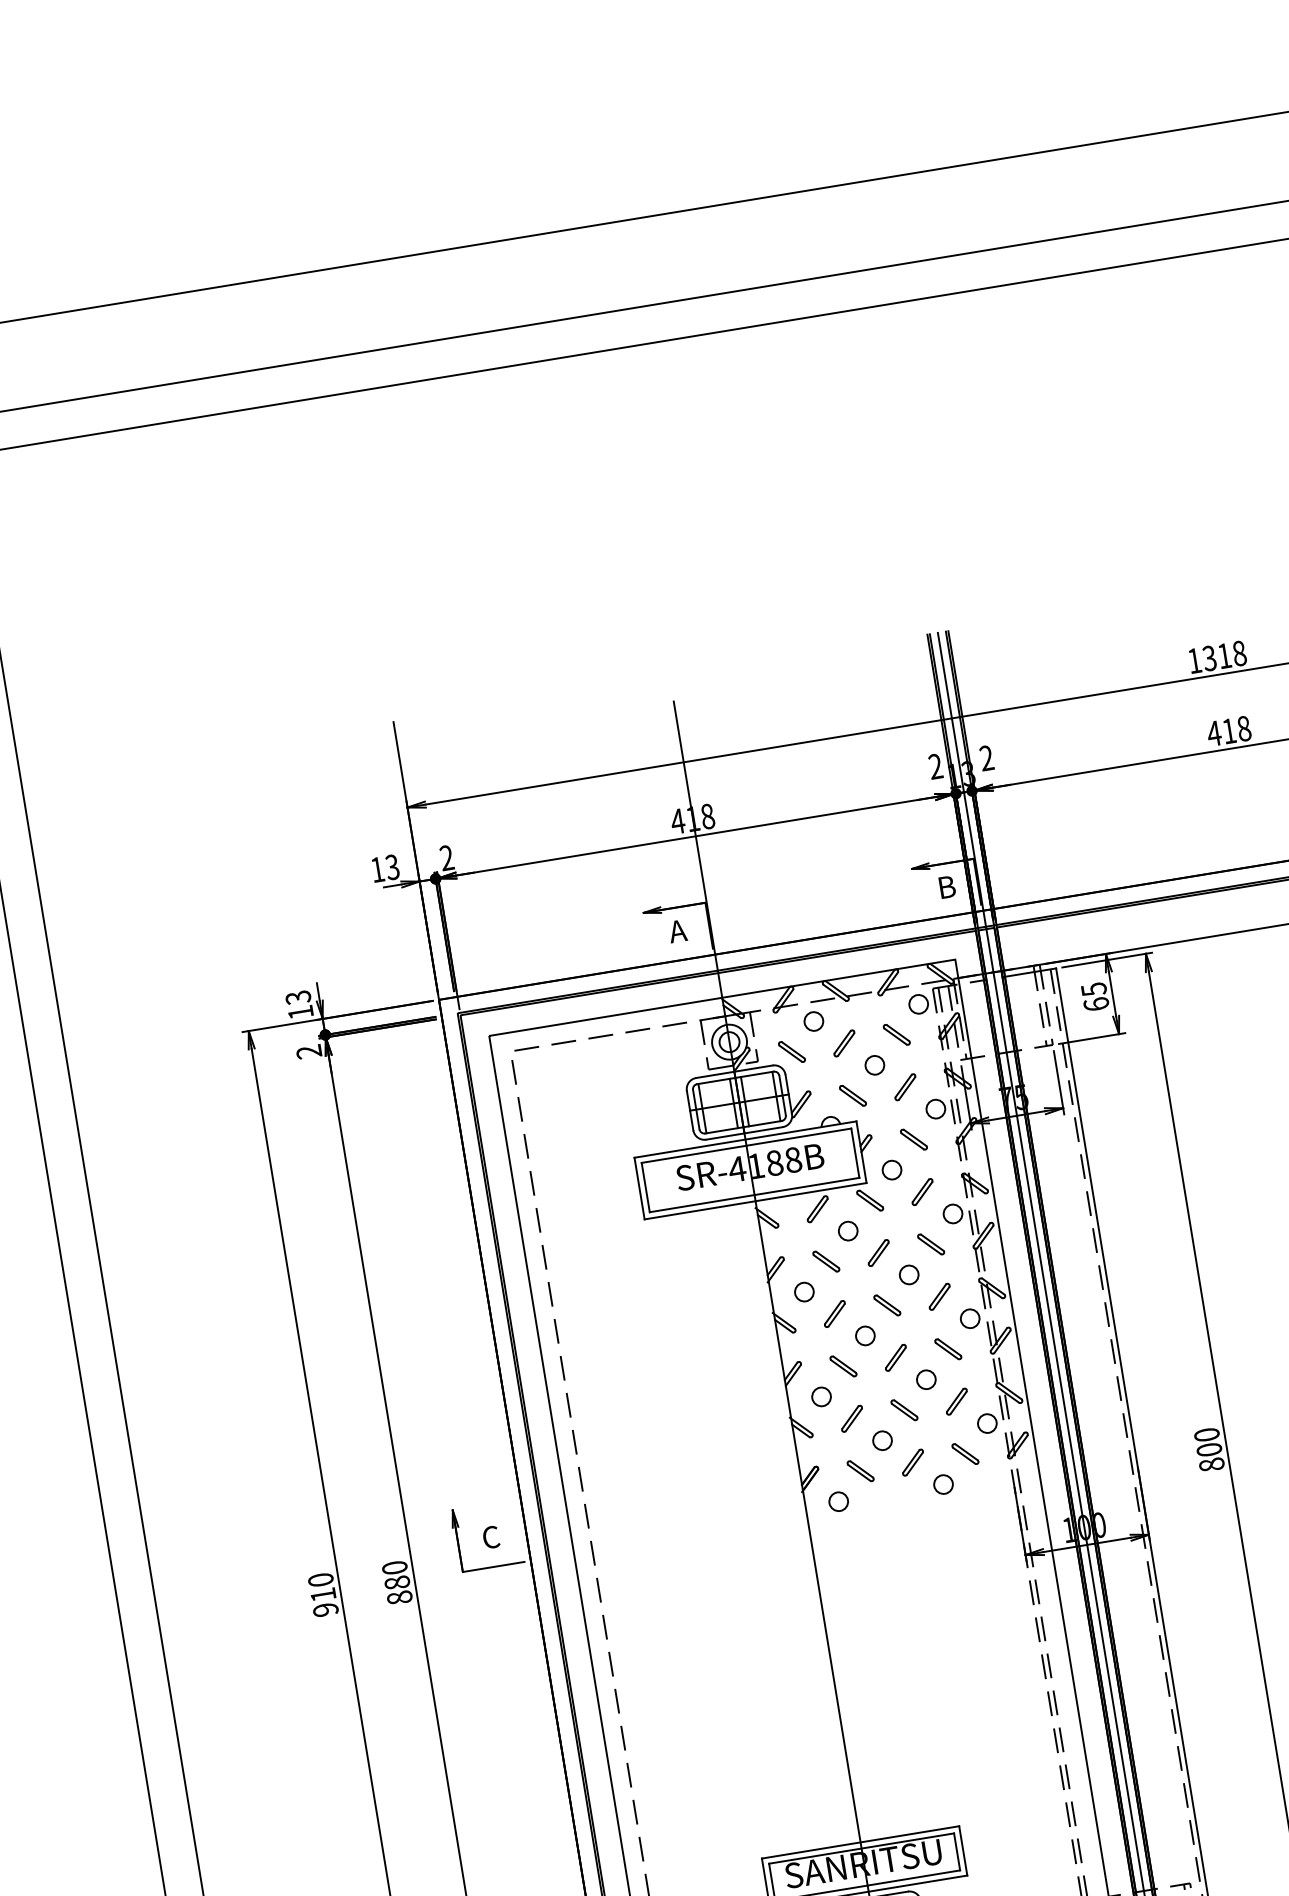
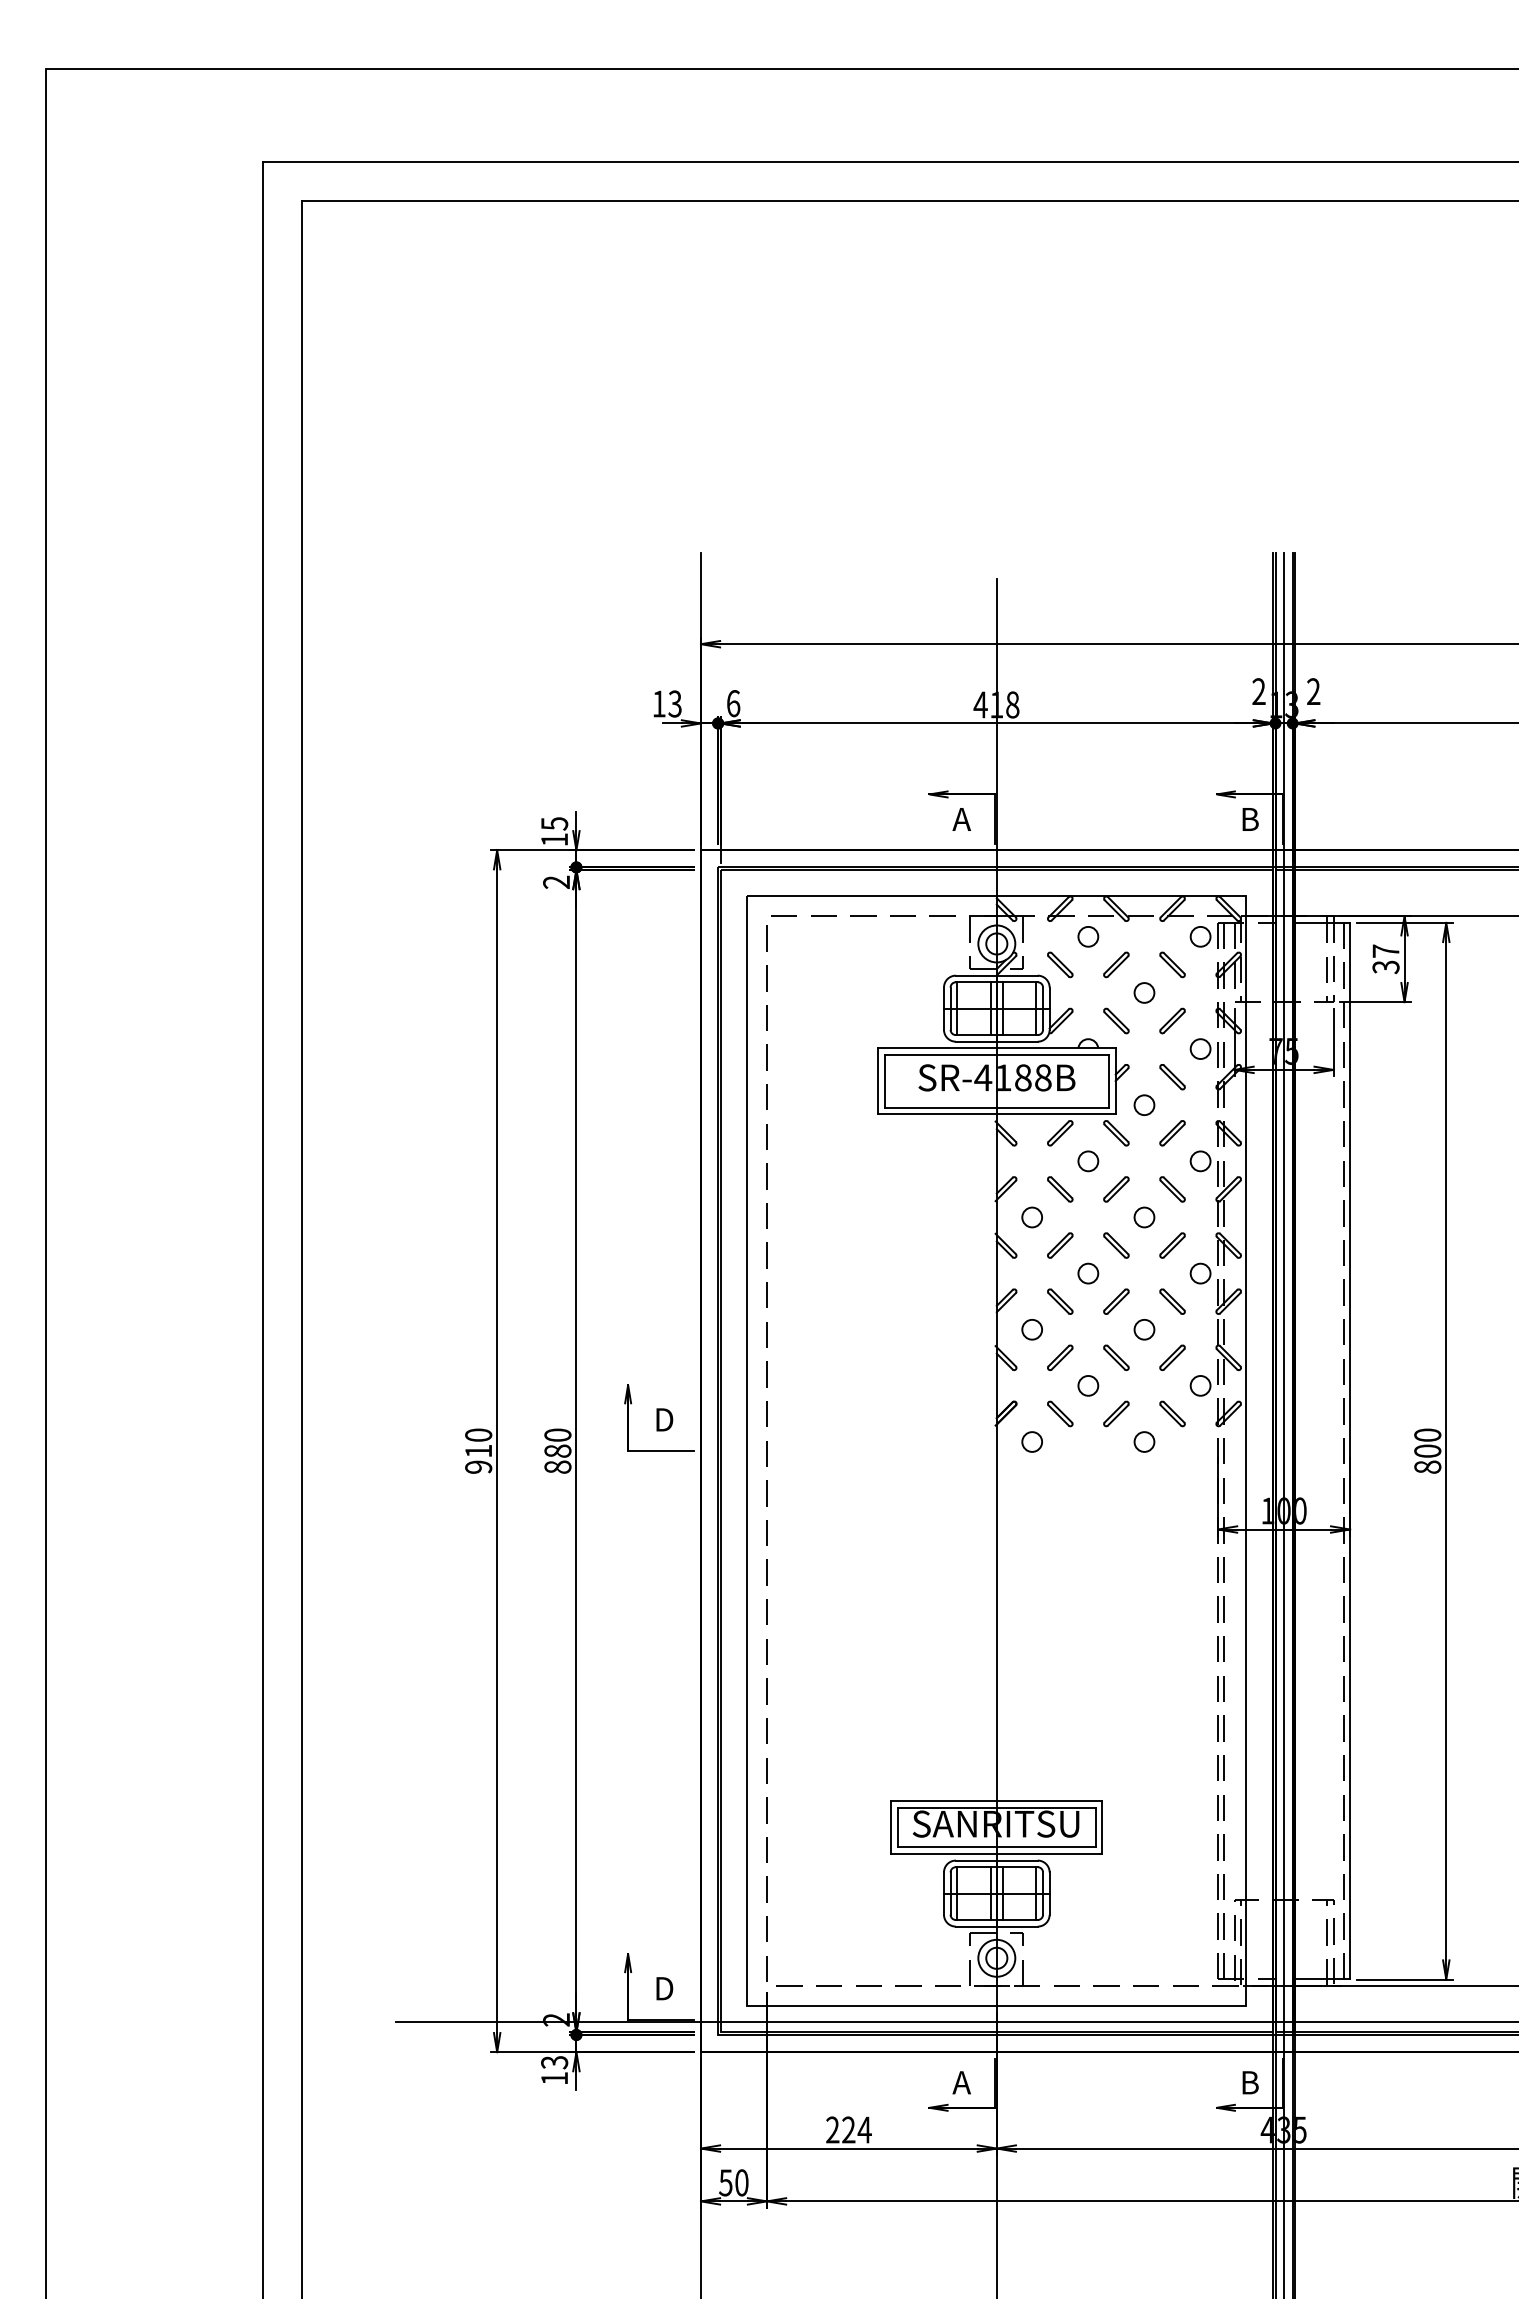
text: (446, 857) -> (733, 703), 2 -> 6
text: (298, 997) -> (554, 823), 13 -> 15
text: (1094, 997) -> (1385, 959), 65 -> 37
text: (492, 1536) -> (664, 1419), C -> D

